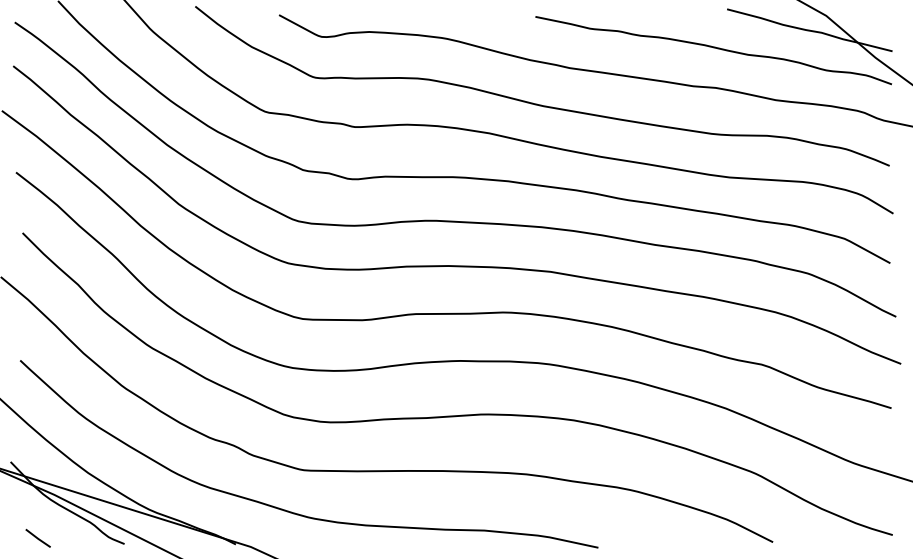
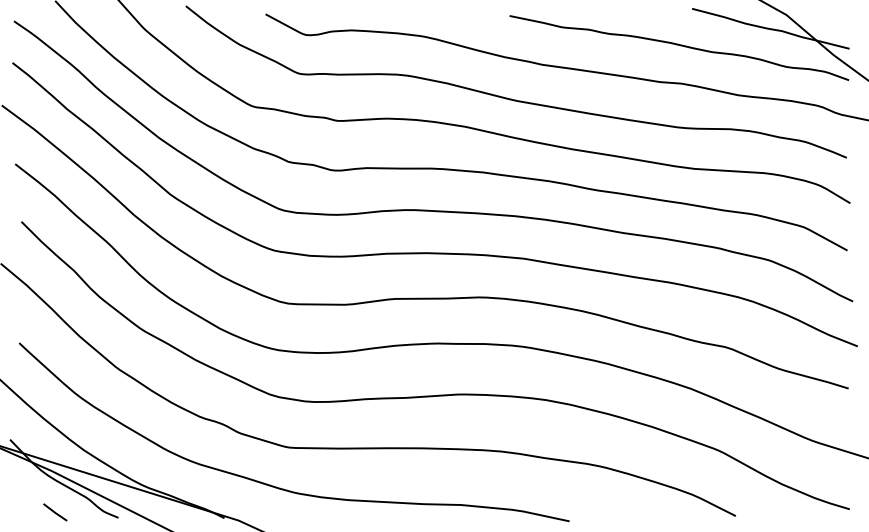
line: (38, 538) -> (55, 512), moved

